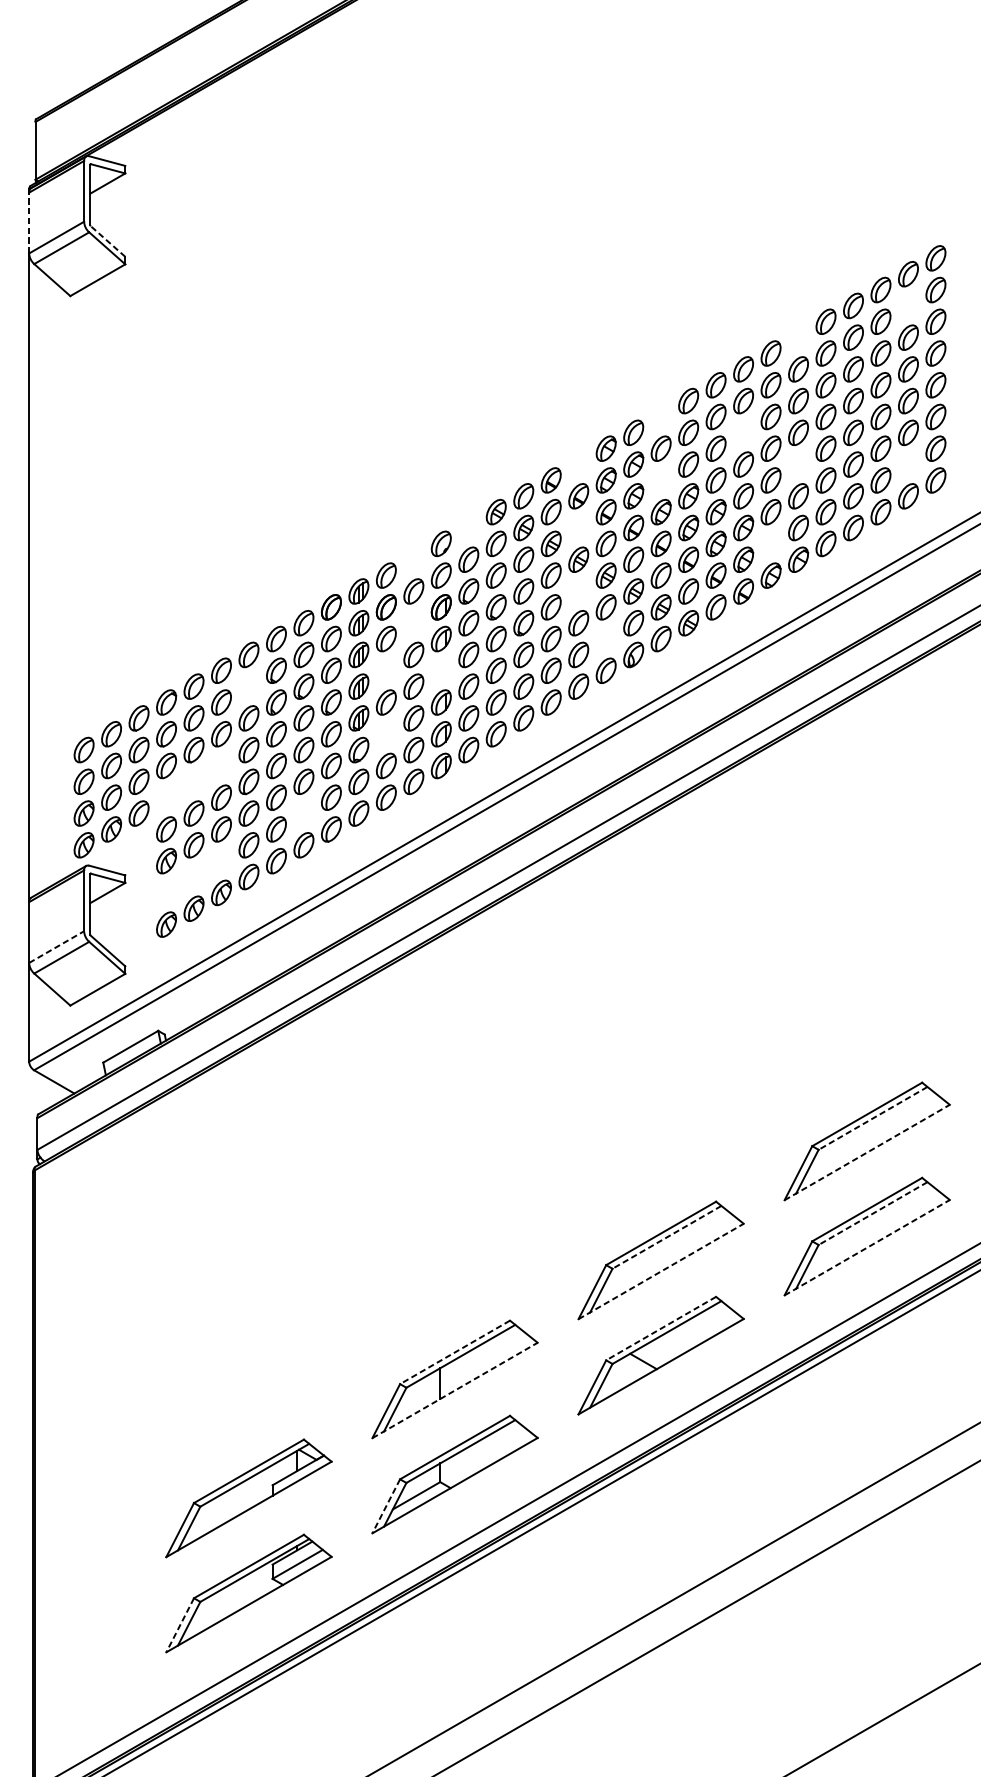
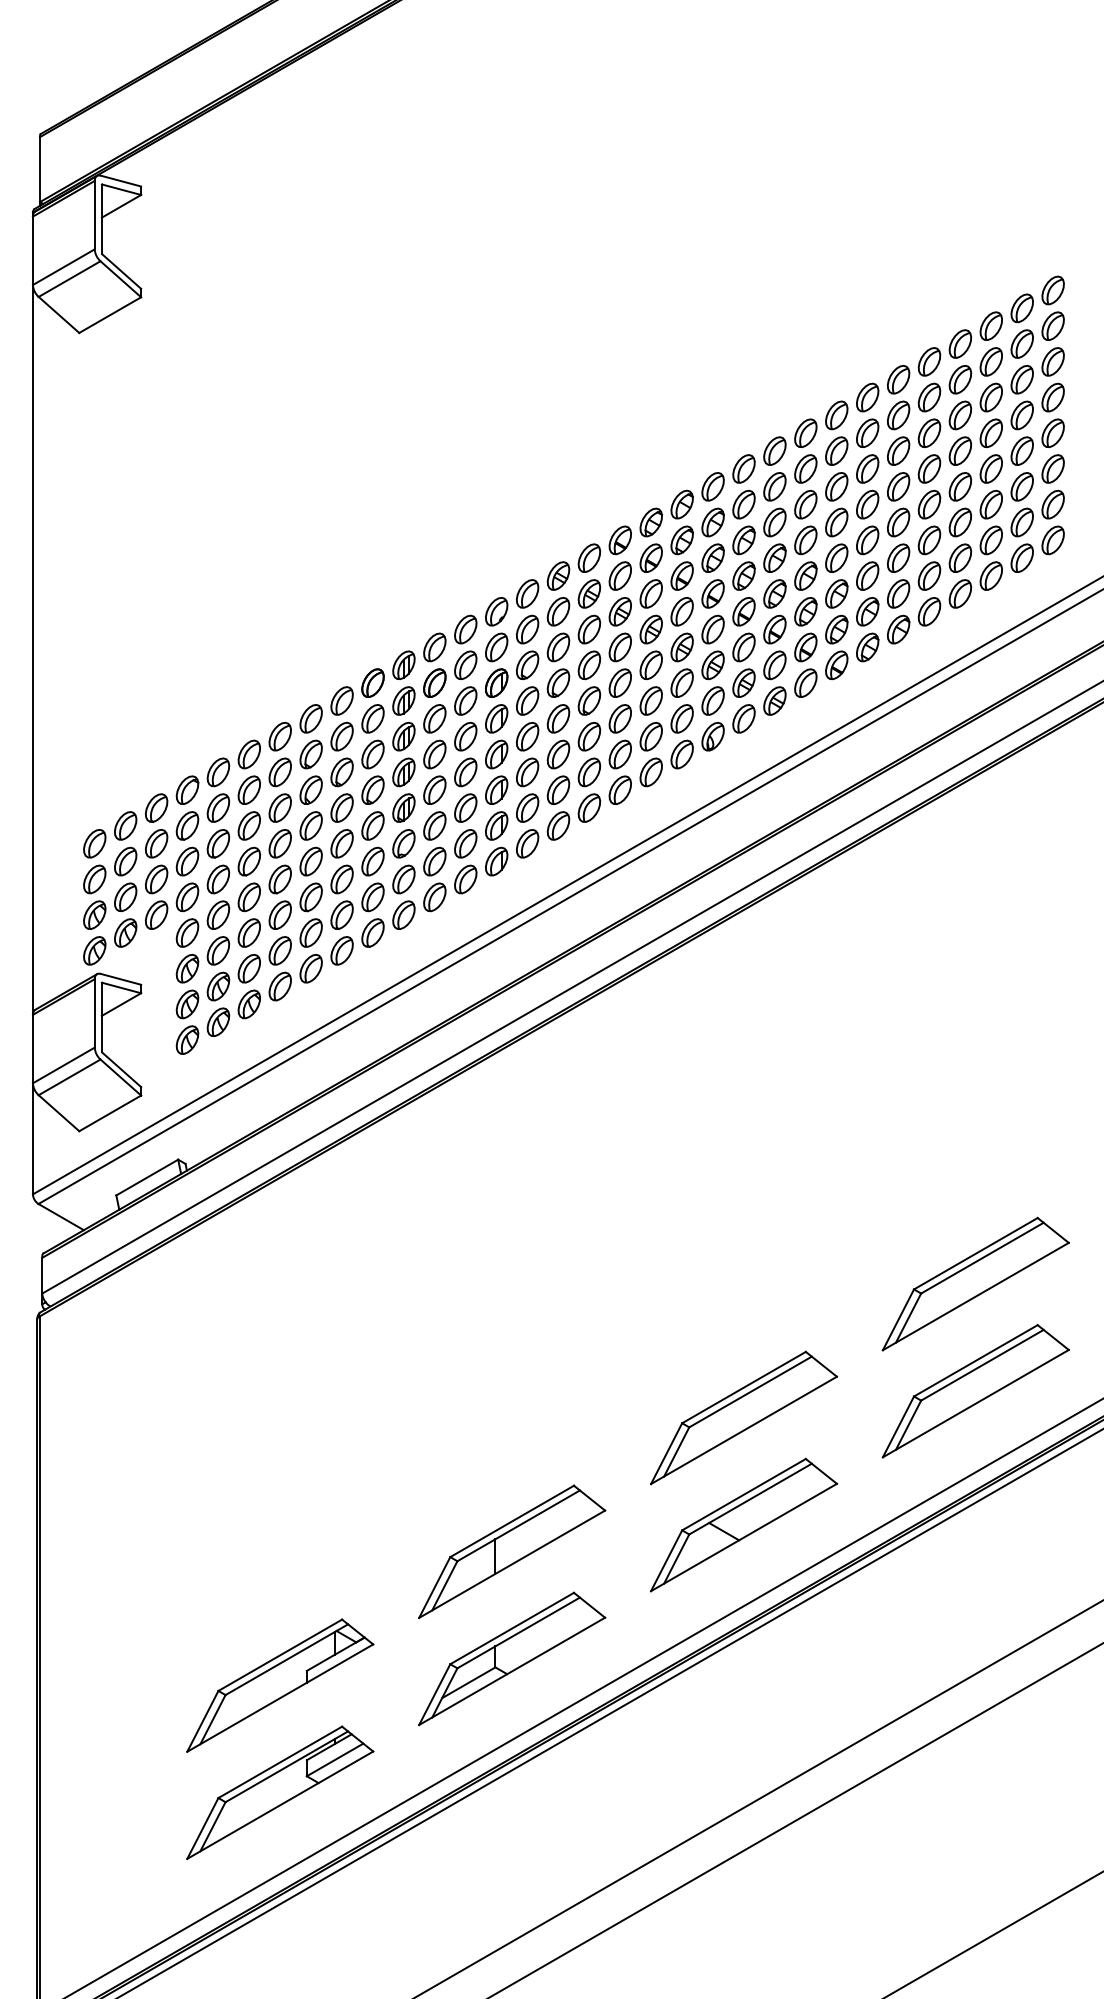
line: (28, 222) -> (32, 250), dashed -> solid
line: (107, 241) -> (121, 271), dashed -> solid
part: (907, 305) -> (1021, 343), added
part: (798, 337) -> (898, 379), added
part: (660, 416) -> (743, 468), added
part: (743, 432) -> (836, 486), added
part: (578, 464) -> (650, 522), added
part: (798, 464) -> (898, 522), added
part: (907, 464) -> (1021, 522), added
part: (660, 480) -> (743, 540), added
part: (468, 527) -> (527, 593), added
part: (578, 527) -> (650, 593), added
part: (770, 543) -> (867, 611), added
part: (413, 559) -> (465, 629), added
part: (578, 591) -> (650, 665), added
part: (413, 622) -> (465, 700), added
part: (605, 638) -> (681, 718), added
part: (386, 670) -> (434, 754), added
part: (441, 670) -> (496, 754), added
part: (248, 686) -> (279, 772), added
part: (386, 733) -> (434, 825), added
part: (193, 781) -> (217, 879), added
part: (303, 812) -> (341, 914), added
part: (193, 876) -> (217, 986), added
line: (56, 947) -> (63, 1065), dashed -> solid
line: (873, 1118) -> (982, 1258), dashed -> solid
line: (867, 1152) -> (976, 1296), dashed -> solid
line: (873, 1213) -> (982, 1365), dashed -> solid
line: (666, 1237) -> (750, 1392), dashed -> solid
line: (867, 1247) -> (976, 1403), dashed -> solid
line: (661, 1271) -> (744, 1430), dashed -> solid
line: (660, 1328) -> (743, 1494), dashed -> solid
line: (454, 1352) -> (511, 1521), dashed -> solid
line: (455, 1390) -> (512, 1564), dashed -> solid
line: (386, 1507) -> (434, 1695), dashed -> solid
line: (179, 1625) -> (202, 1828), dashed -> solid

